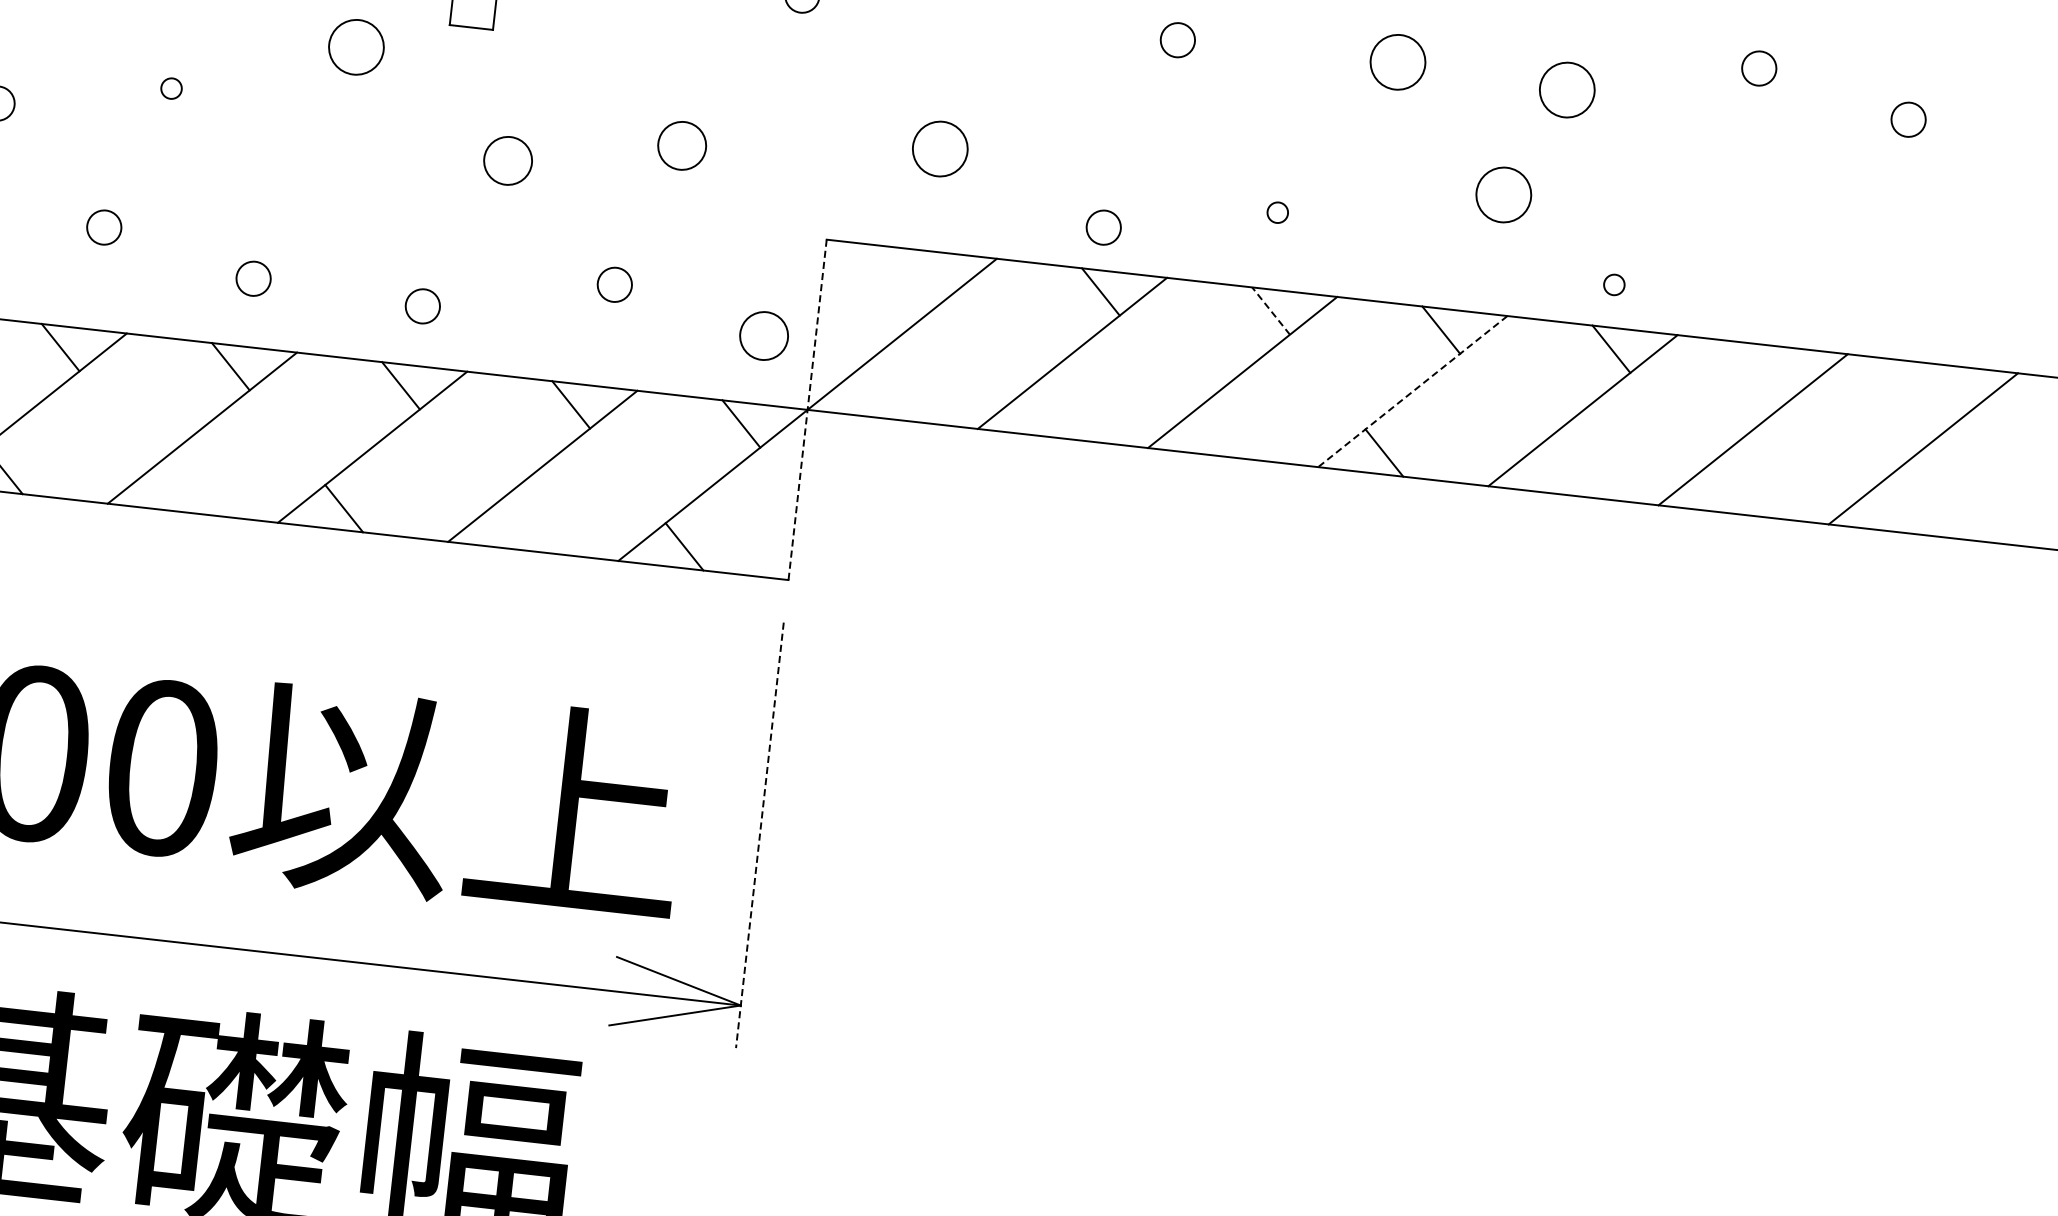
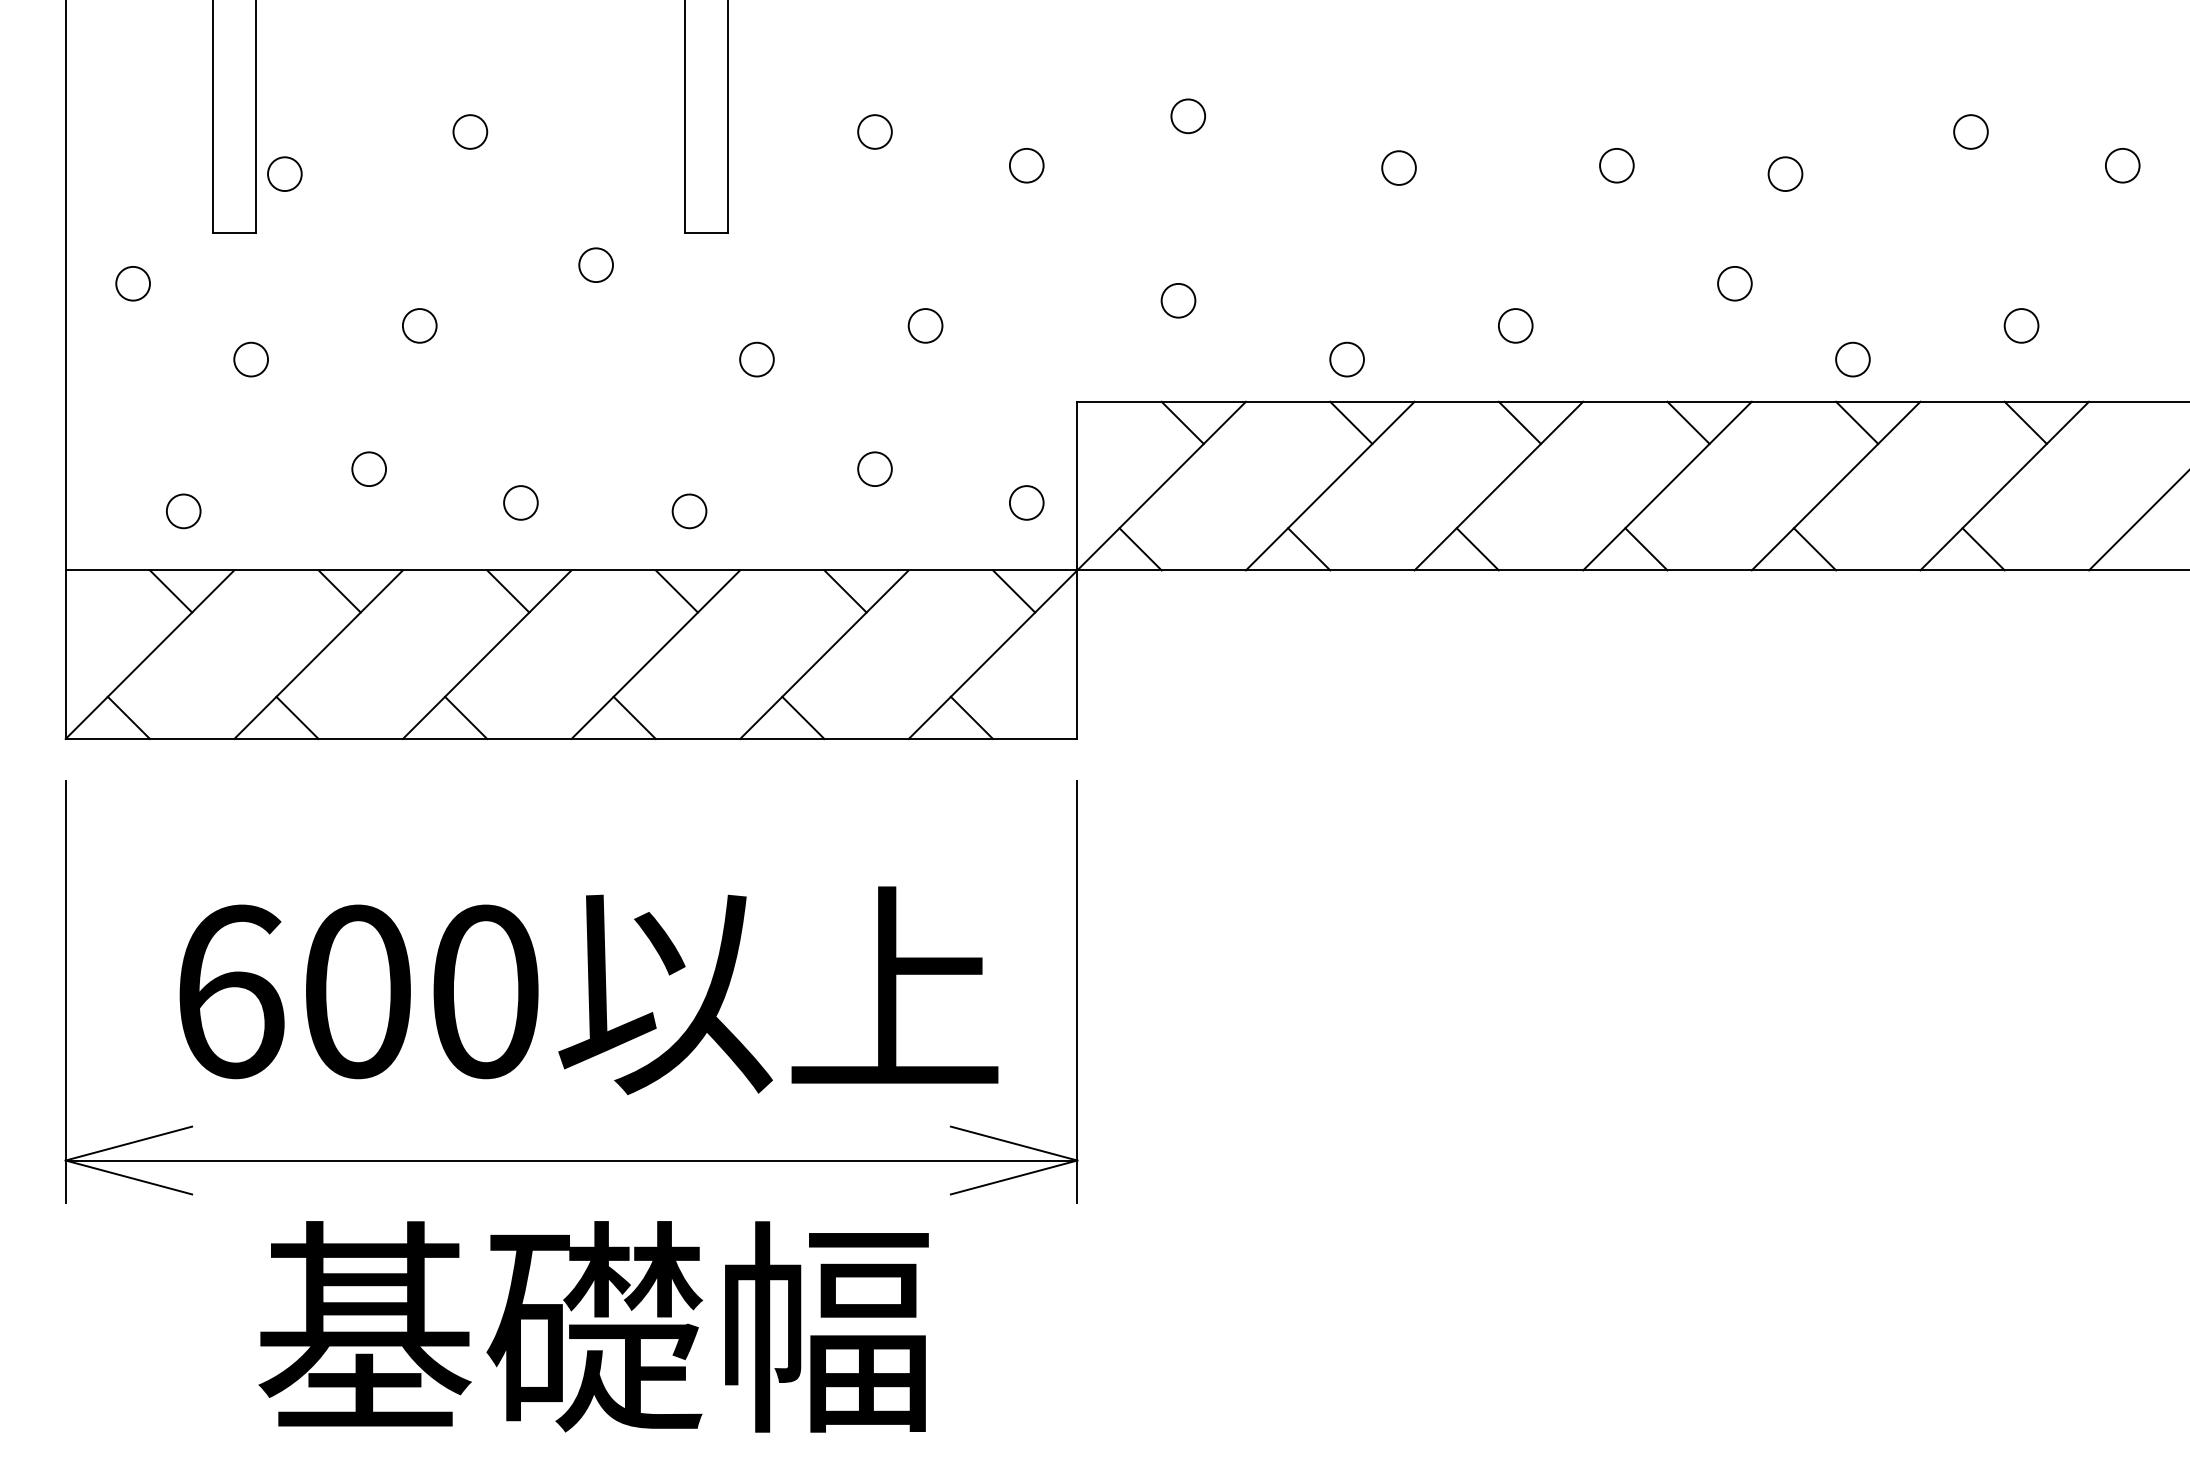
circle: (356, 47) -> (596, 265), size x0.62
circle: (1397, 62) -> (1616, 165), size x0.62
circle: (171, 88) -> (419, 325), size x1.67
circle: (1567, 90) -> (1785, 174), size x0.62
circle: (682, 145) -> (925, 325), size x0.71
circle: (940, 148) -> (1178, 300), size x0.62
circle: (507, 160) -> (756, 359), size x0.71
circle: (1503, 194) -> (1734, 283), size x0.62
circle: (1277, 212) -> (1515, 325), size x1.67
circle: (1788, 269) -> (2021, 325), added
line: (930, 272) -> (1182, 422), added
circle: (1613, 284) -> (1852, 359), size x1.67
line: (1270, 310) -> (1519, 422), dashed -> solid
circle: (763, 335) -> (1026, 502), size x0.71
line: (1781, 367) -> (2025, 422), added
line: (1412, 392) -> (1667, 486), dashed -> solid
line: (873, 395) -> (1140, 549), added
line: (807, 409) -> (1077, 570), dashed -> solid
line: (1044, 415) -> (1309, 549), added
line: (1213, 434) -> (1477, 549), added
line: (1554, 472) -> (1814, 549), added
line: (174, 489) -> (466, 717), added
line: (1724, 491) -> (1983, 549), added
line: (514, 527) -> (803, 717), added
line: (760, 834) -> (1077, 991), dashed -> solid

